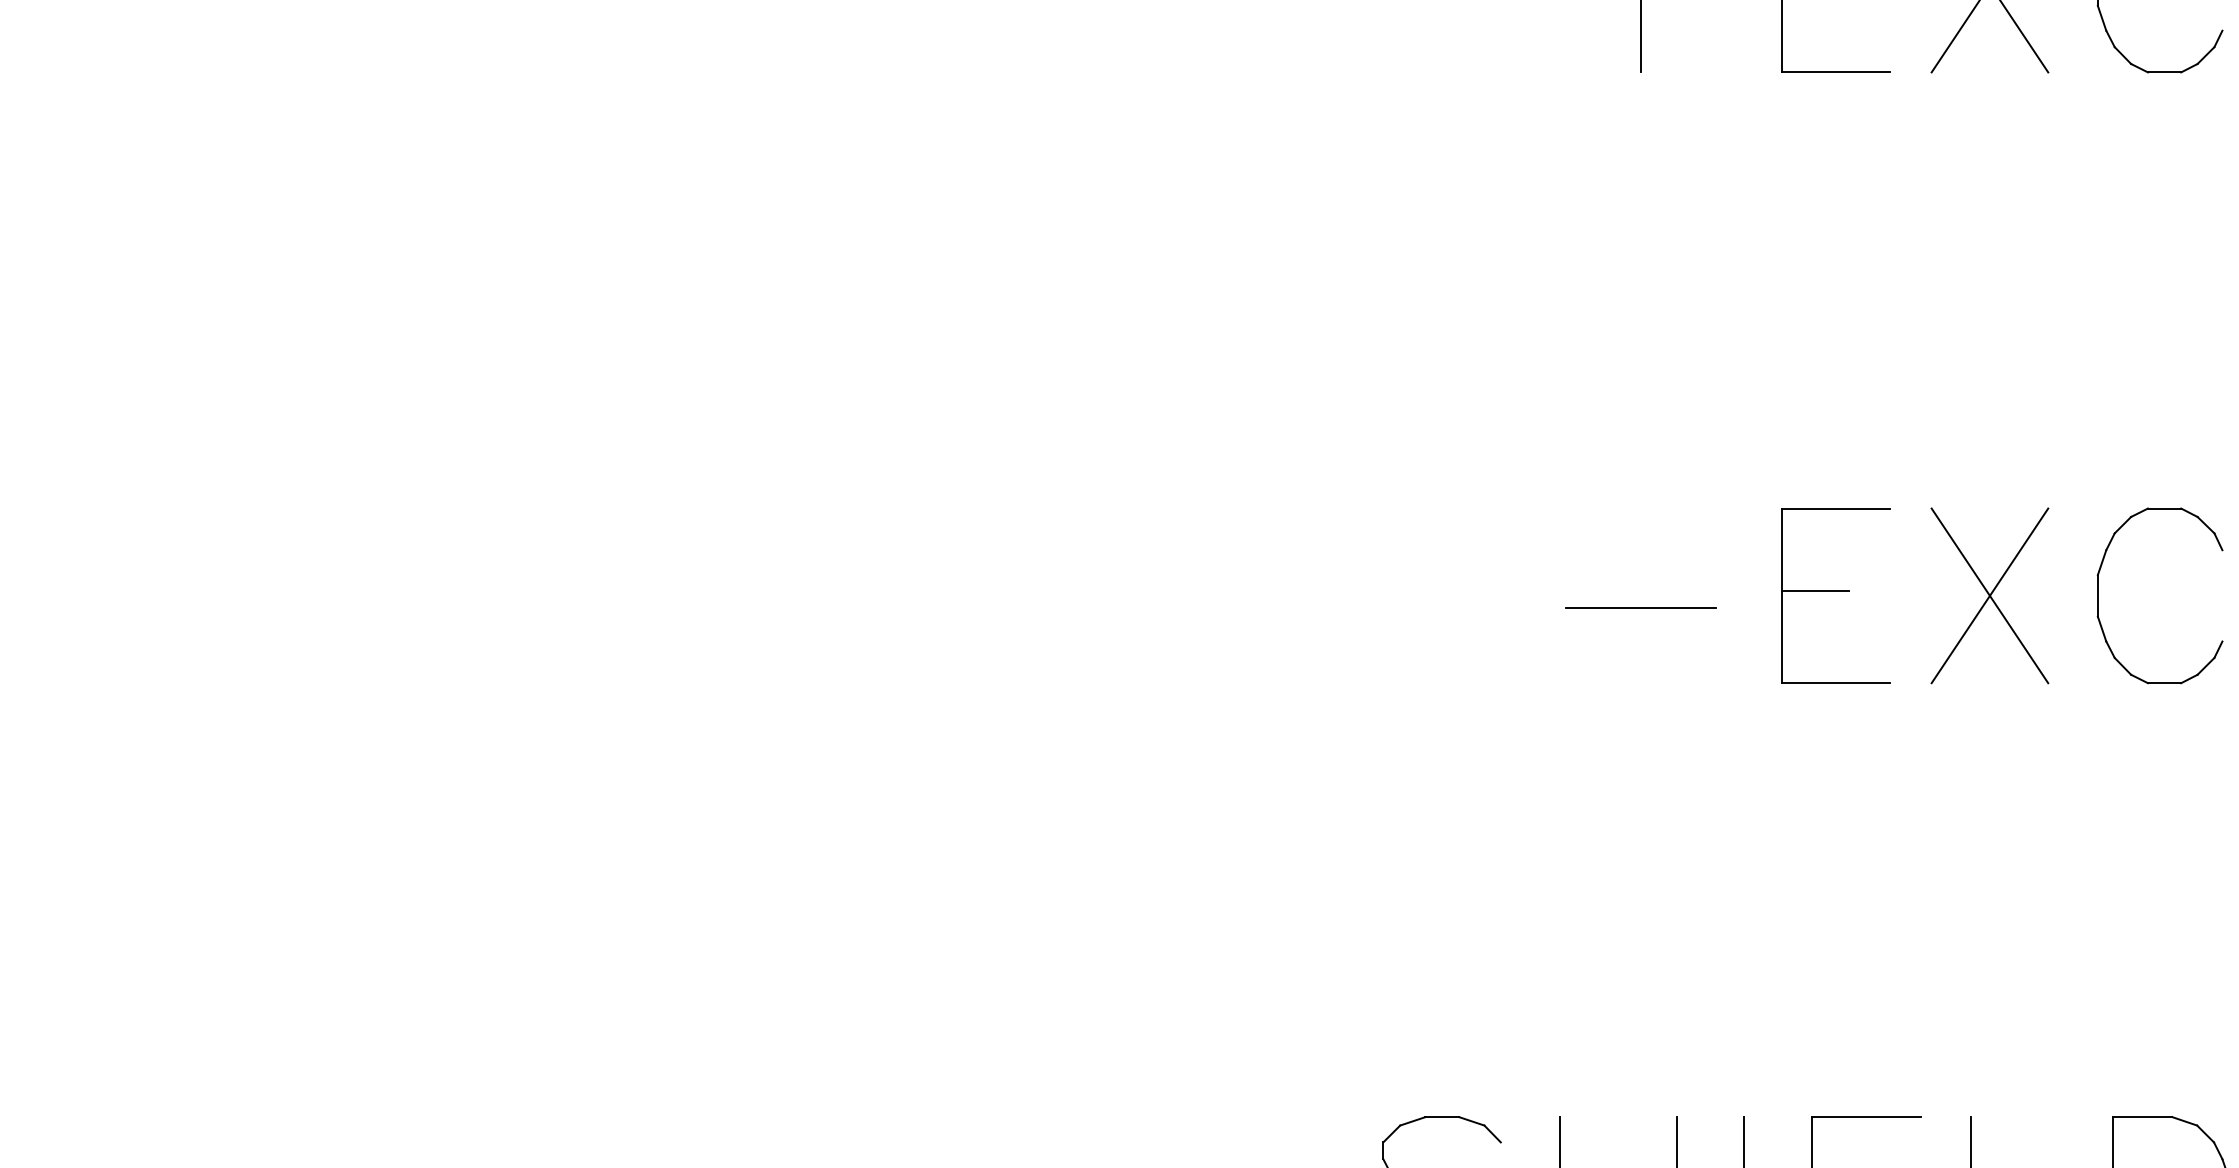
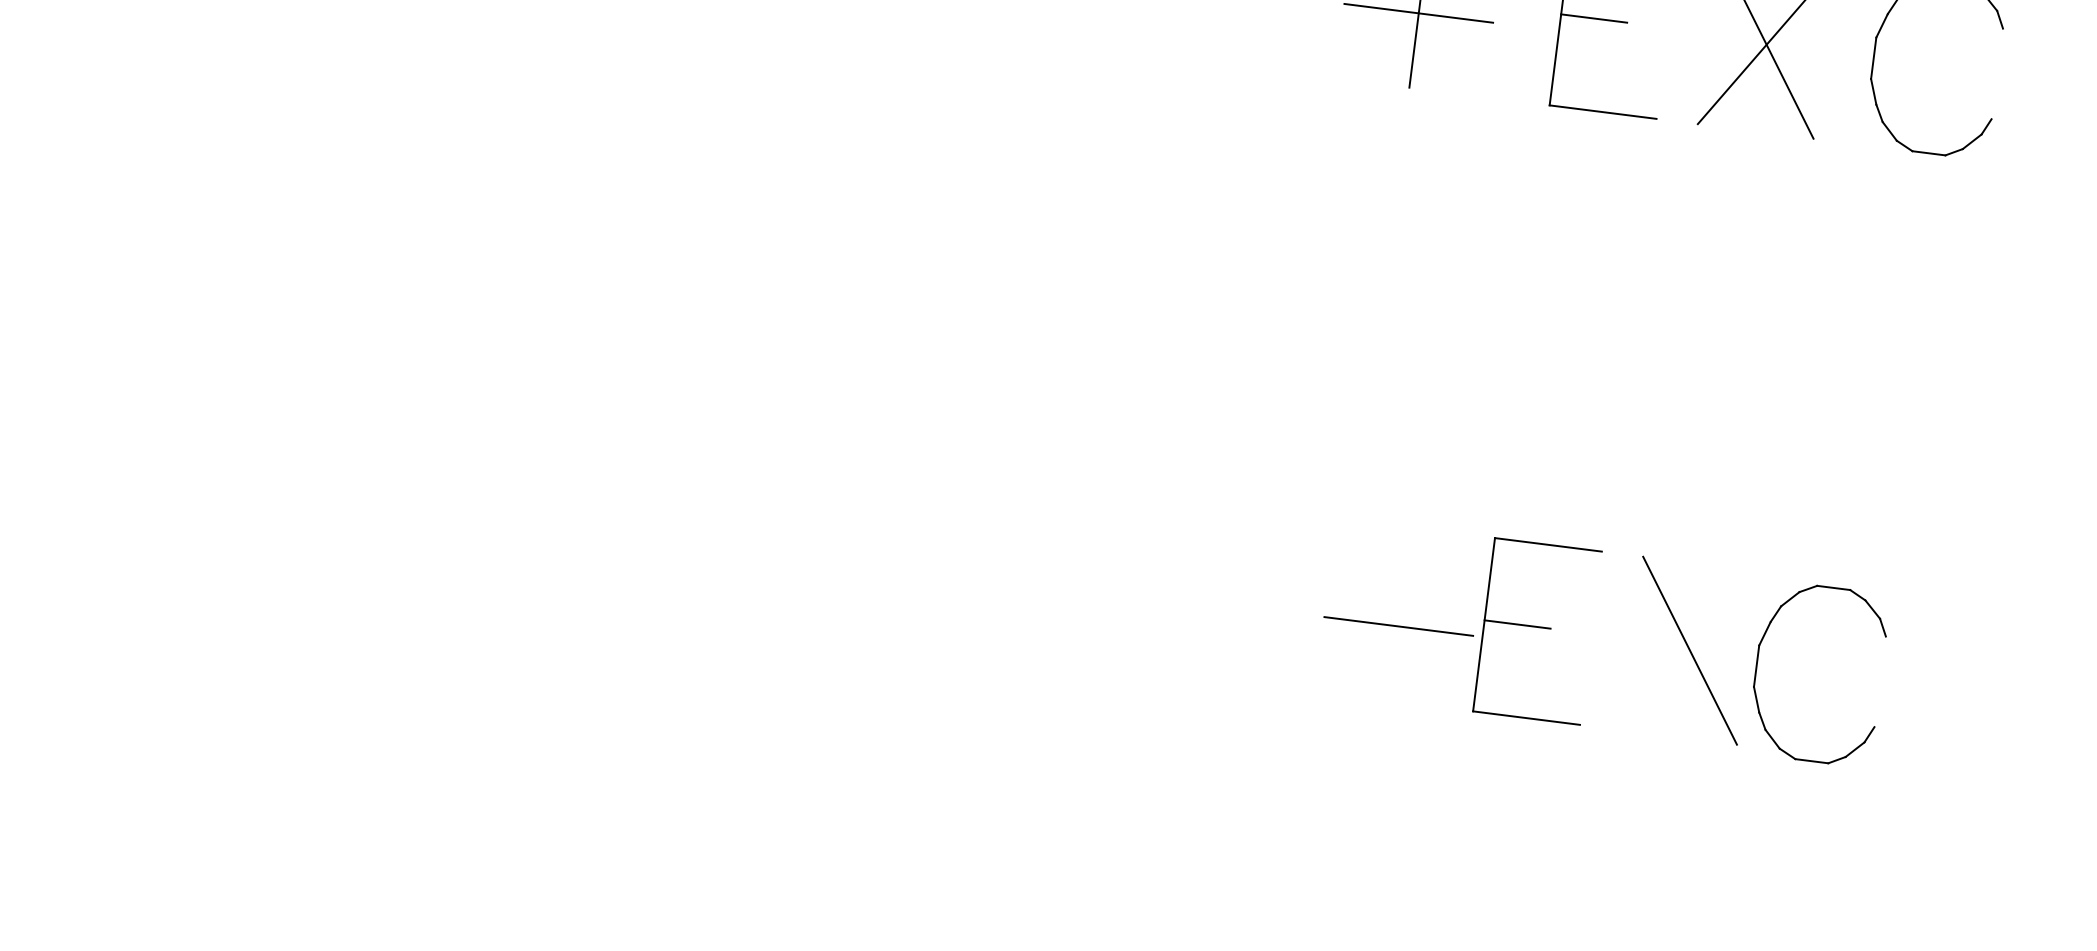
line: (1989, 595) -> (1689, 650), removed
part: (2098, 595) -> (1757, 665), moved
line: (1640, 607) -> (1398, 625), moved

